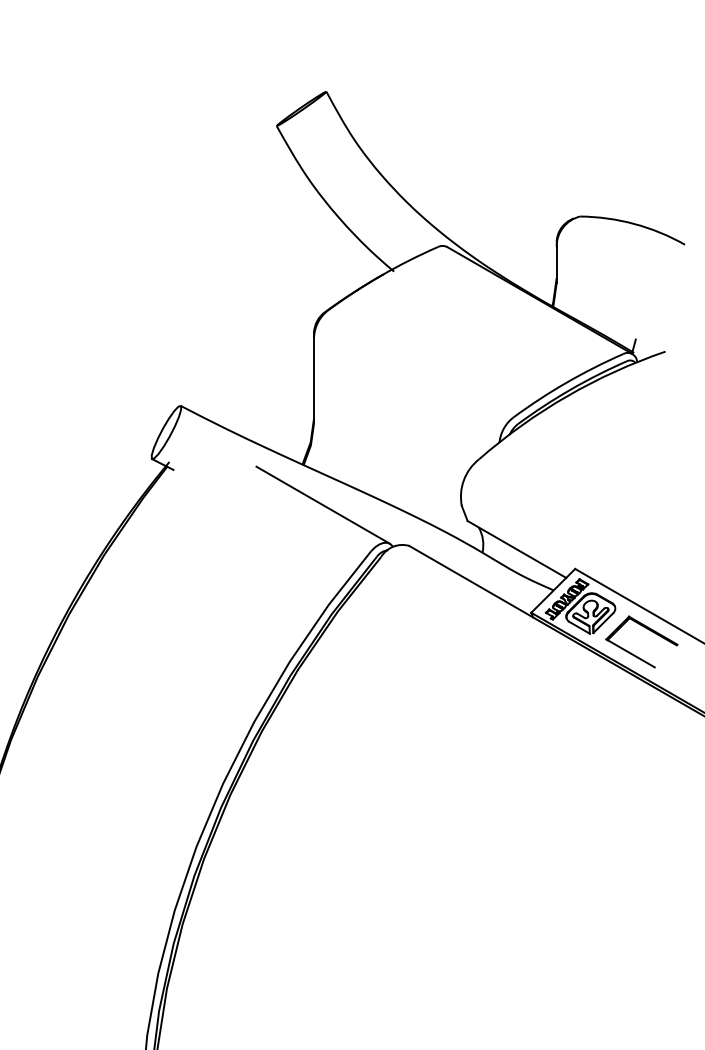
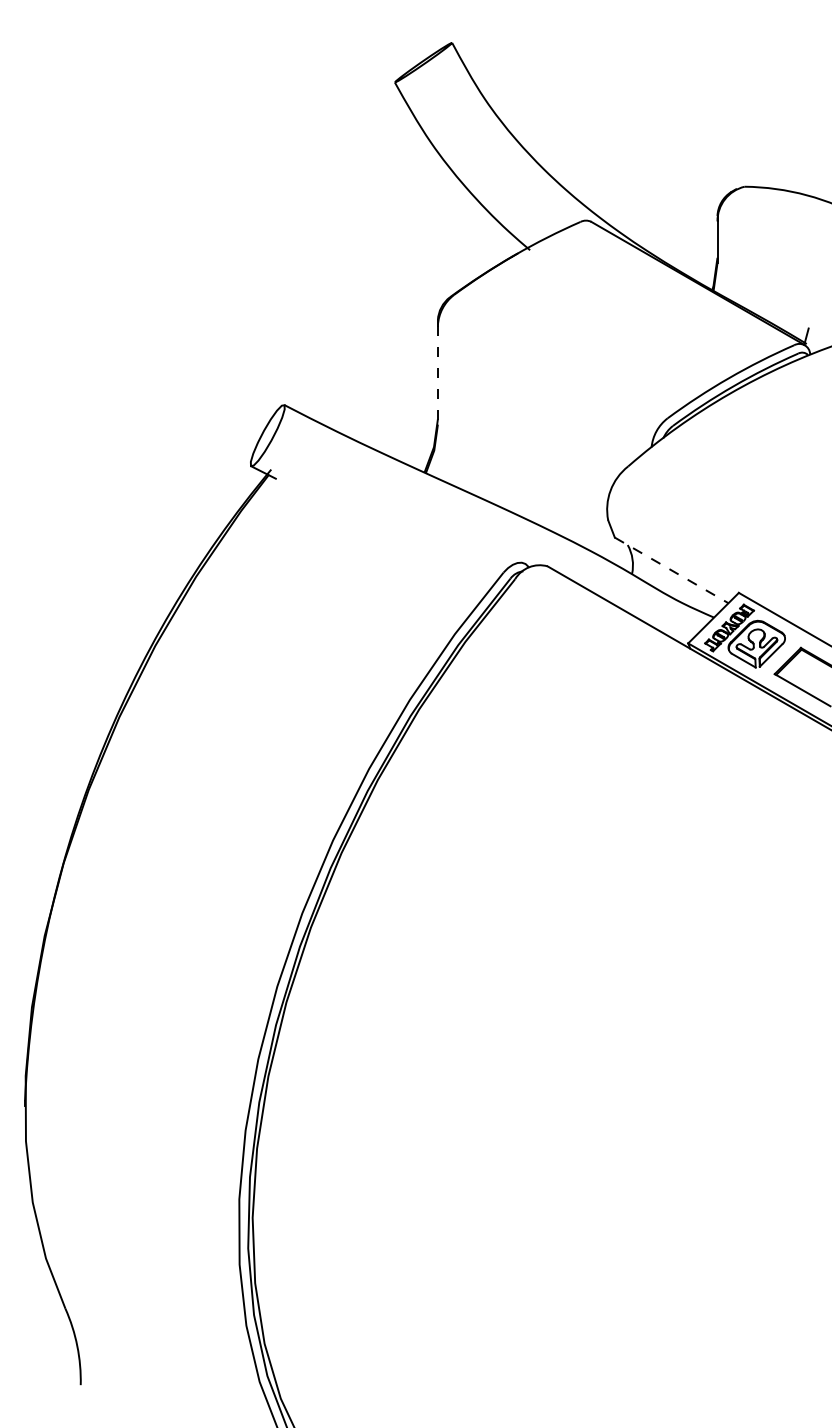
line: (313, 380) -> (437, 375), solid -> dashed
line: (323, 505) -> (448, 519), removed
line: (516, 549) -> (671, 570), solid -> dashed

